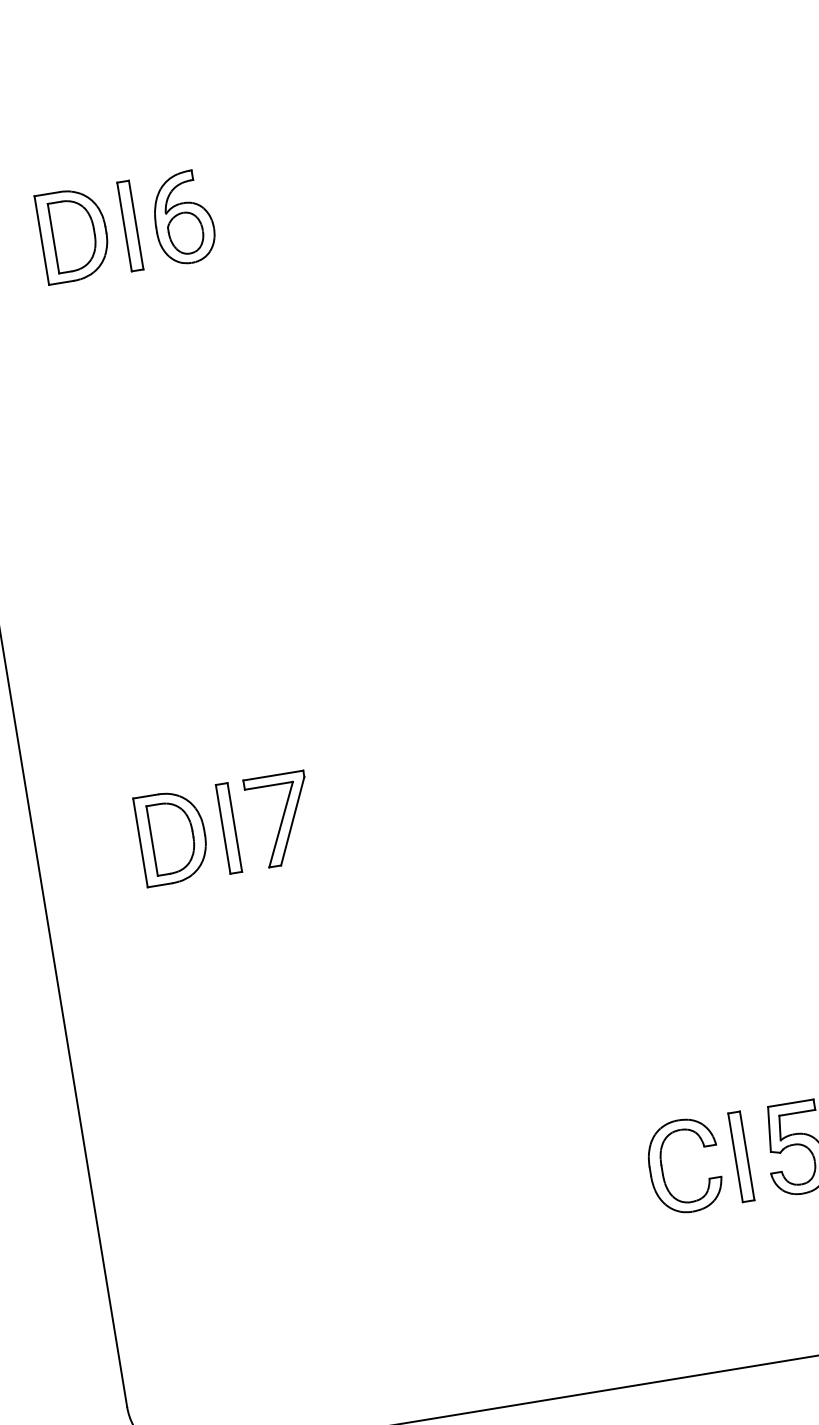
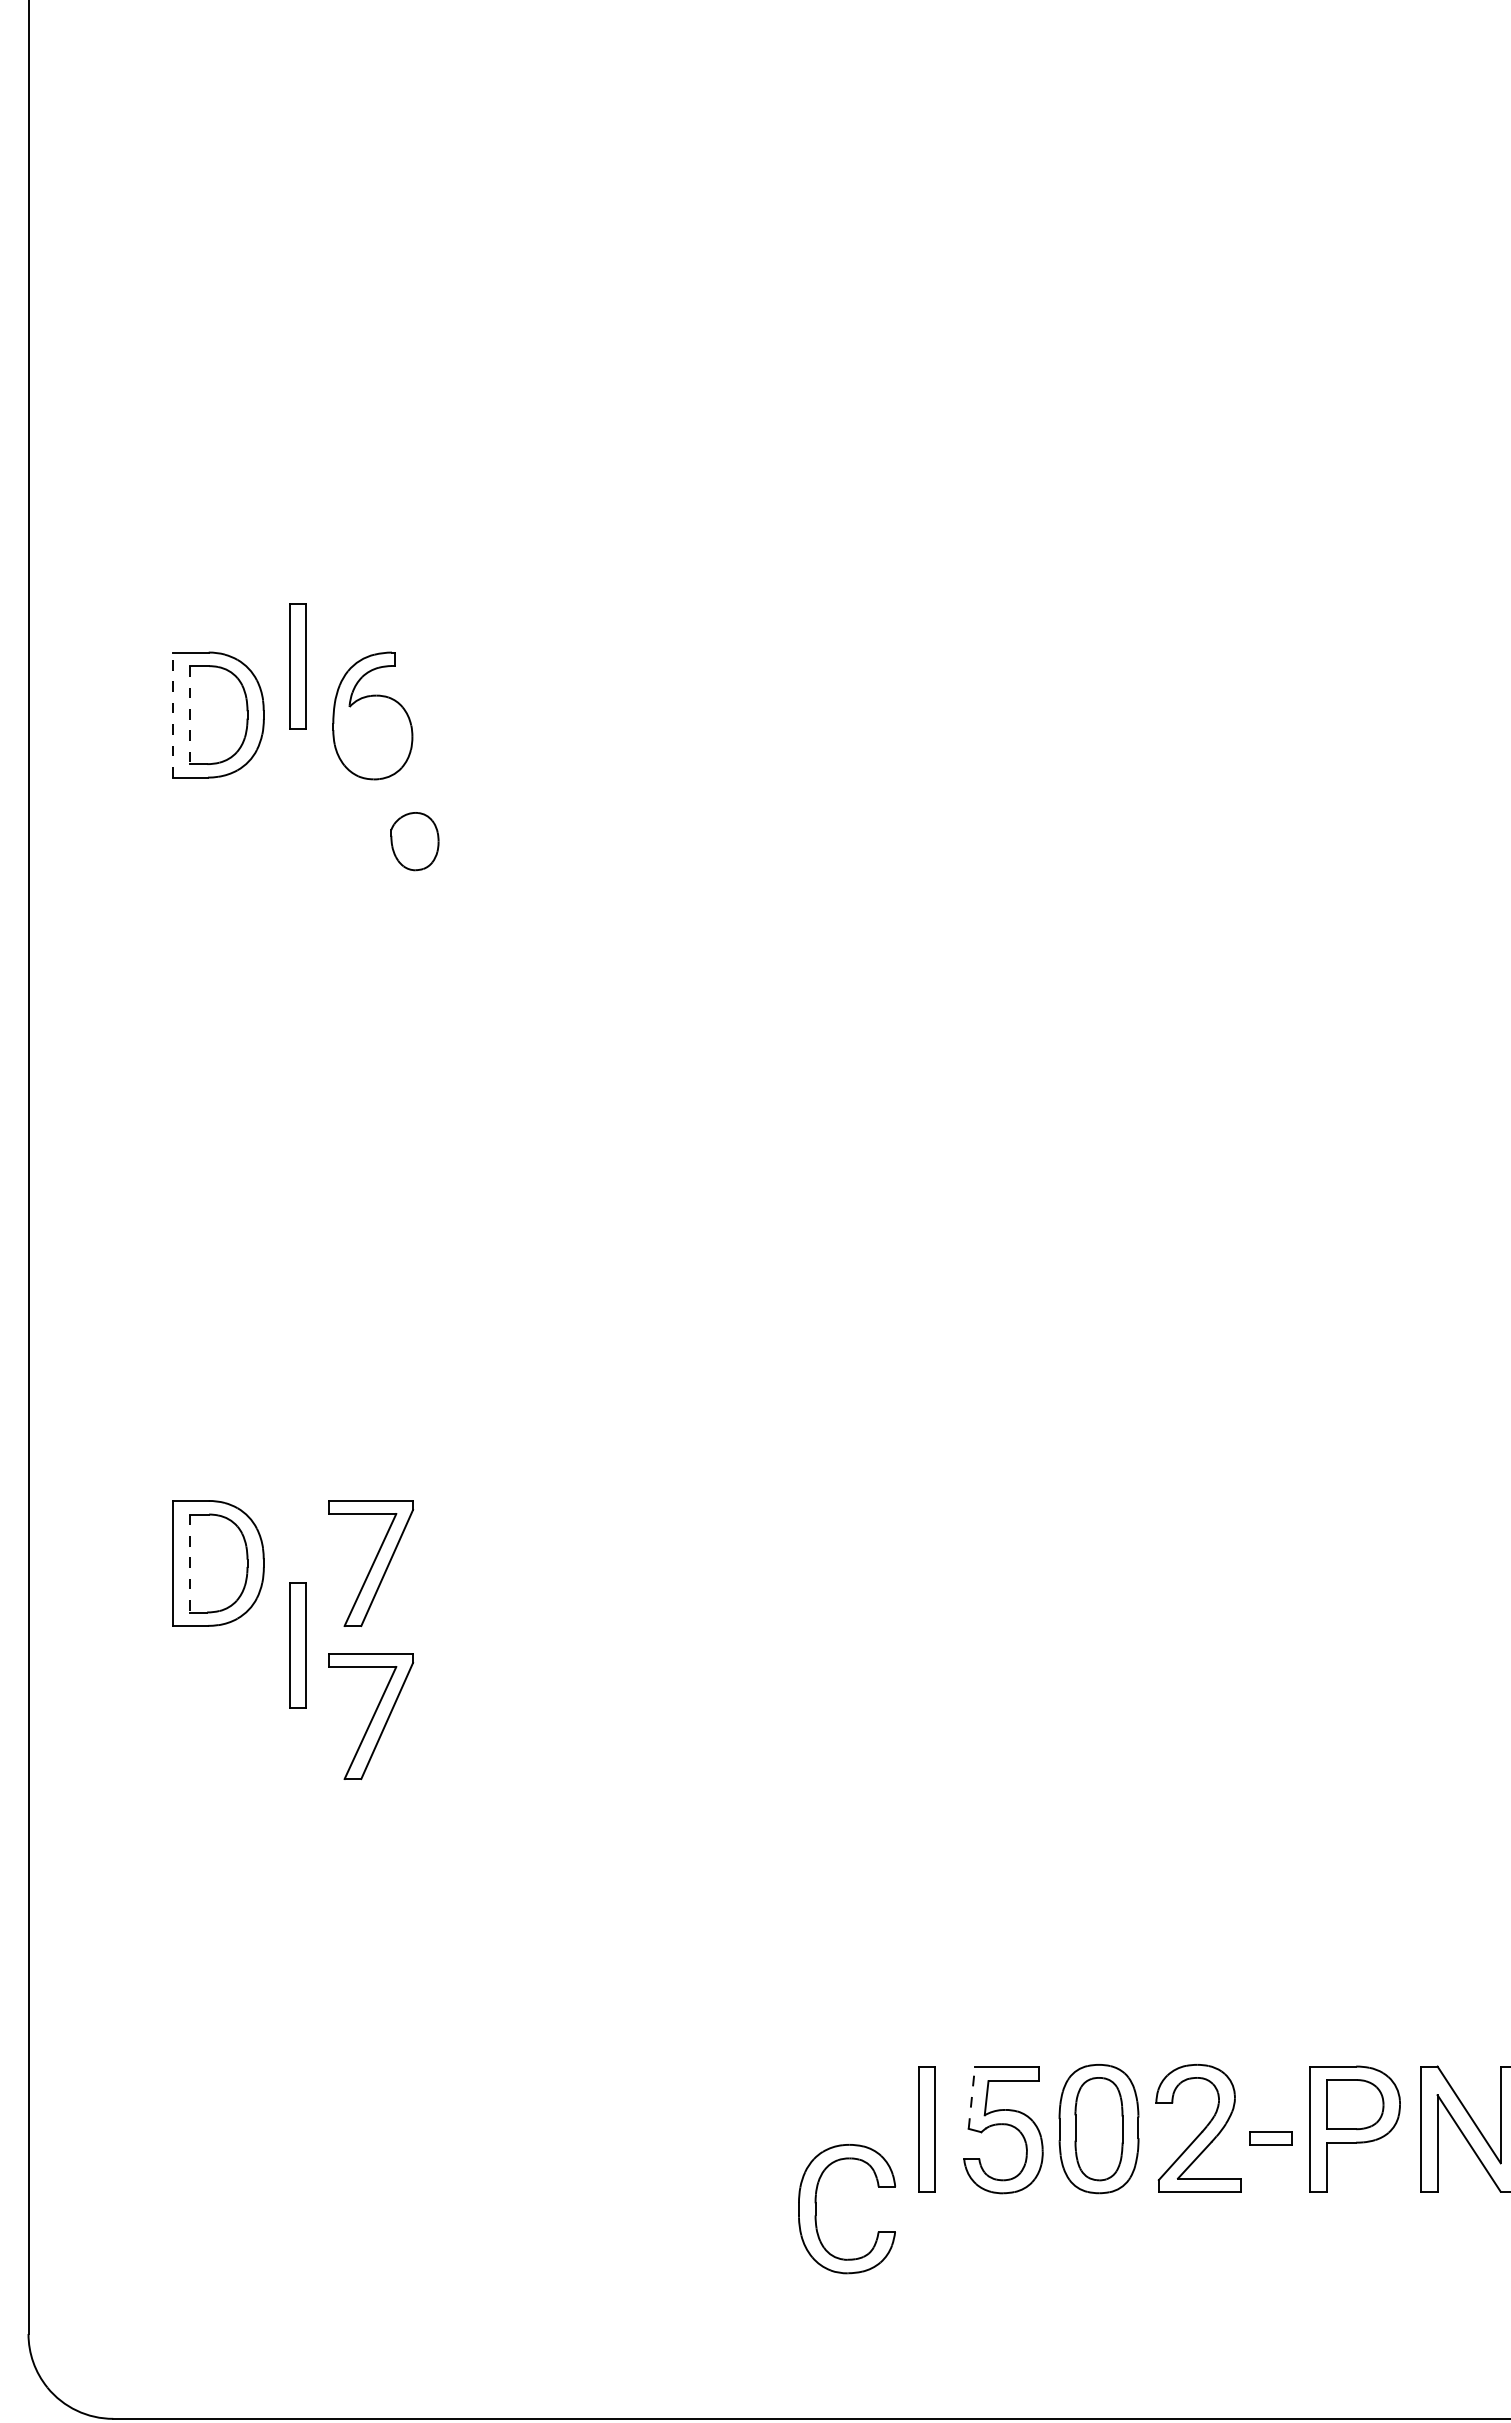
part: (129, 226) -> (297, 666), moved
part: (185, 233) -> (414, 841), moved
line: (53, 238) -> (189, 715), solid -> dashed
line: (41, 240) -> (173, 714), solid -> dashed
part: (228, 828) -> (297, 1645), moved
line: (151, 841) -> (189, 1564), solid -> dashed
part: (298, 928) -> (371, 1716), added
line: (769, 1129) -> (971, 2097), solid -> dashed
part: (662, 1170) -> (816, 2209), moved

